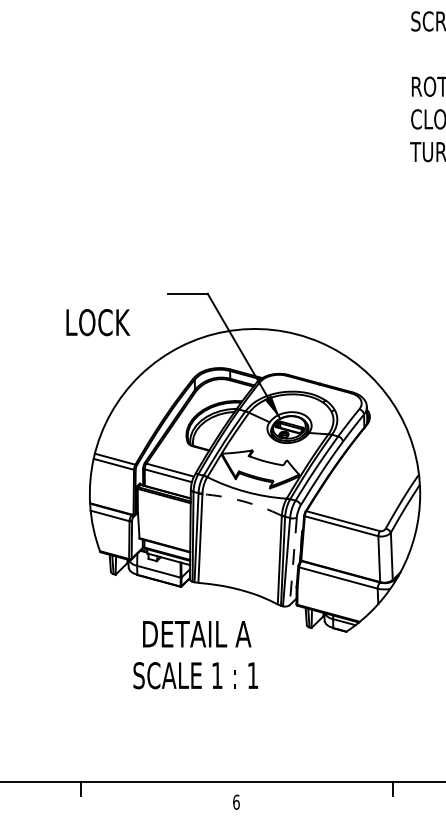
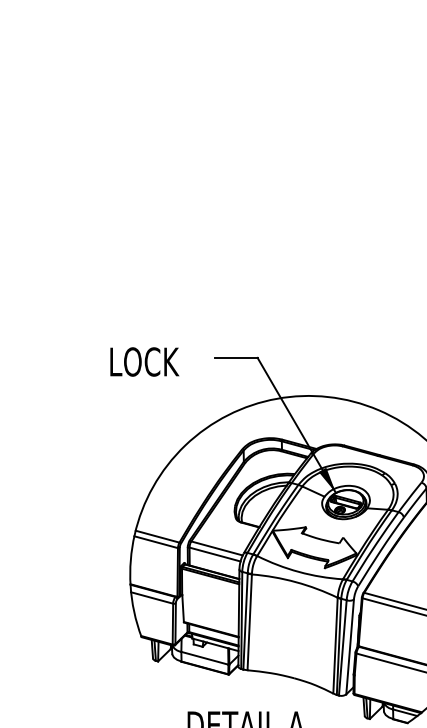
text: (98, 322) -> (145, 361), moved
arc: (243, 501) -> (296, 582), dashed -> solid
line: (293, 561) -> (350, 647), dashed -> solid

